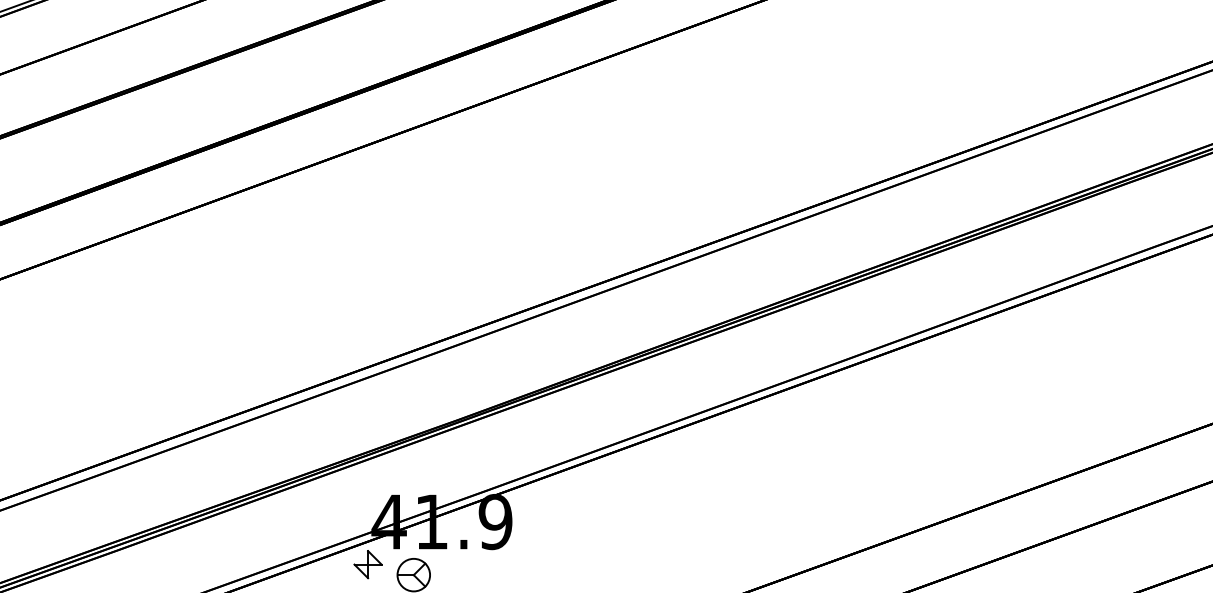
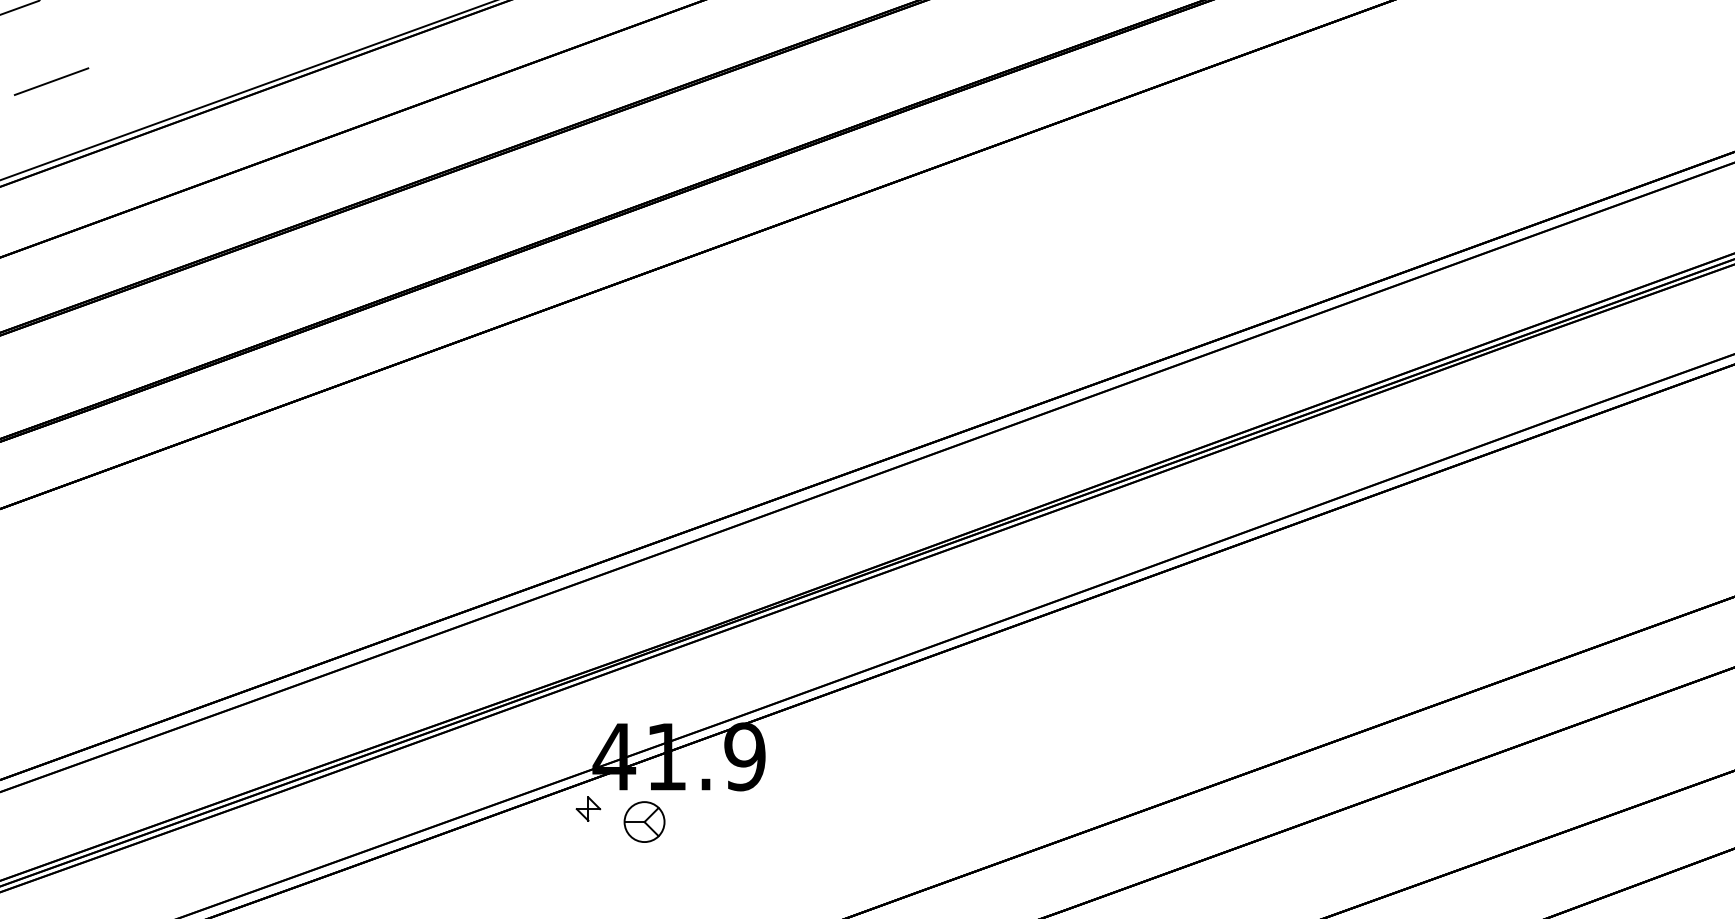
part: (368, 564) -> (588, 808), size x0.7

